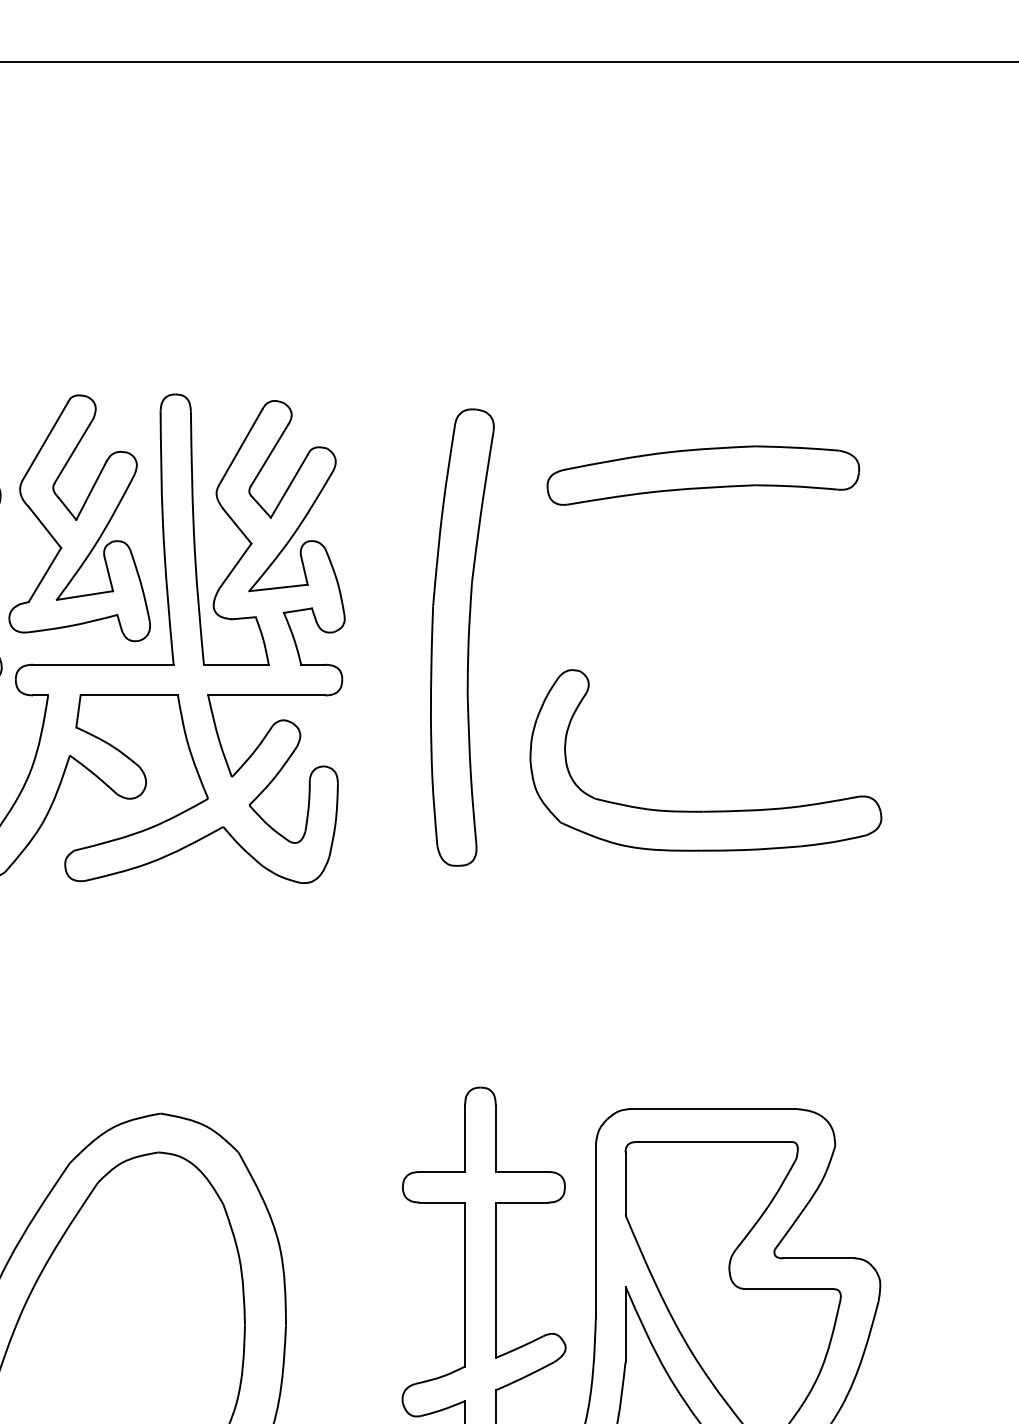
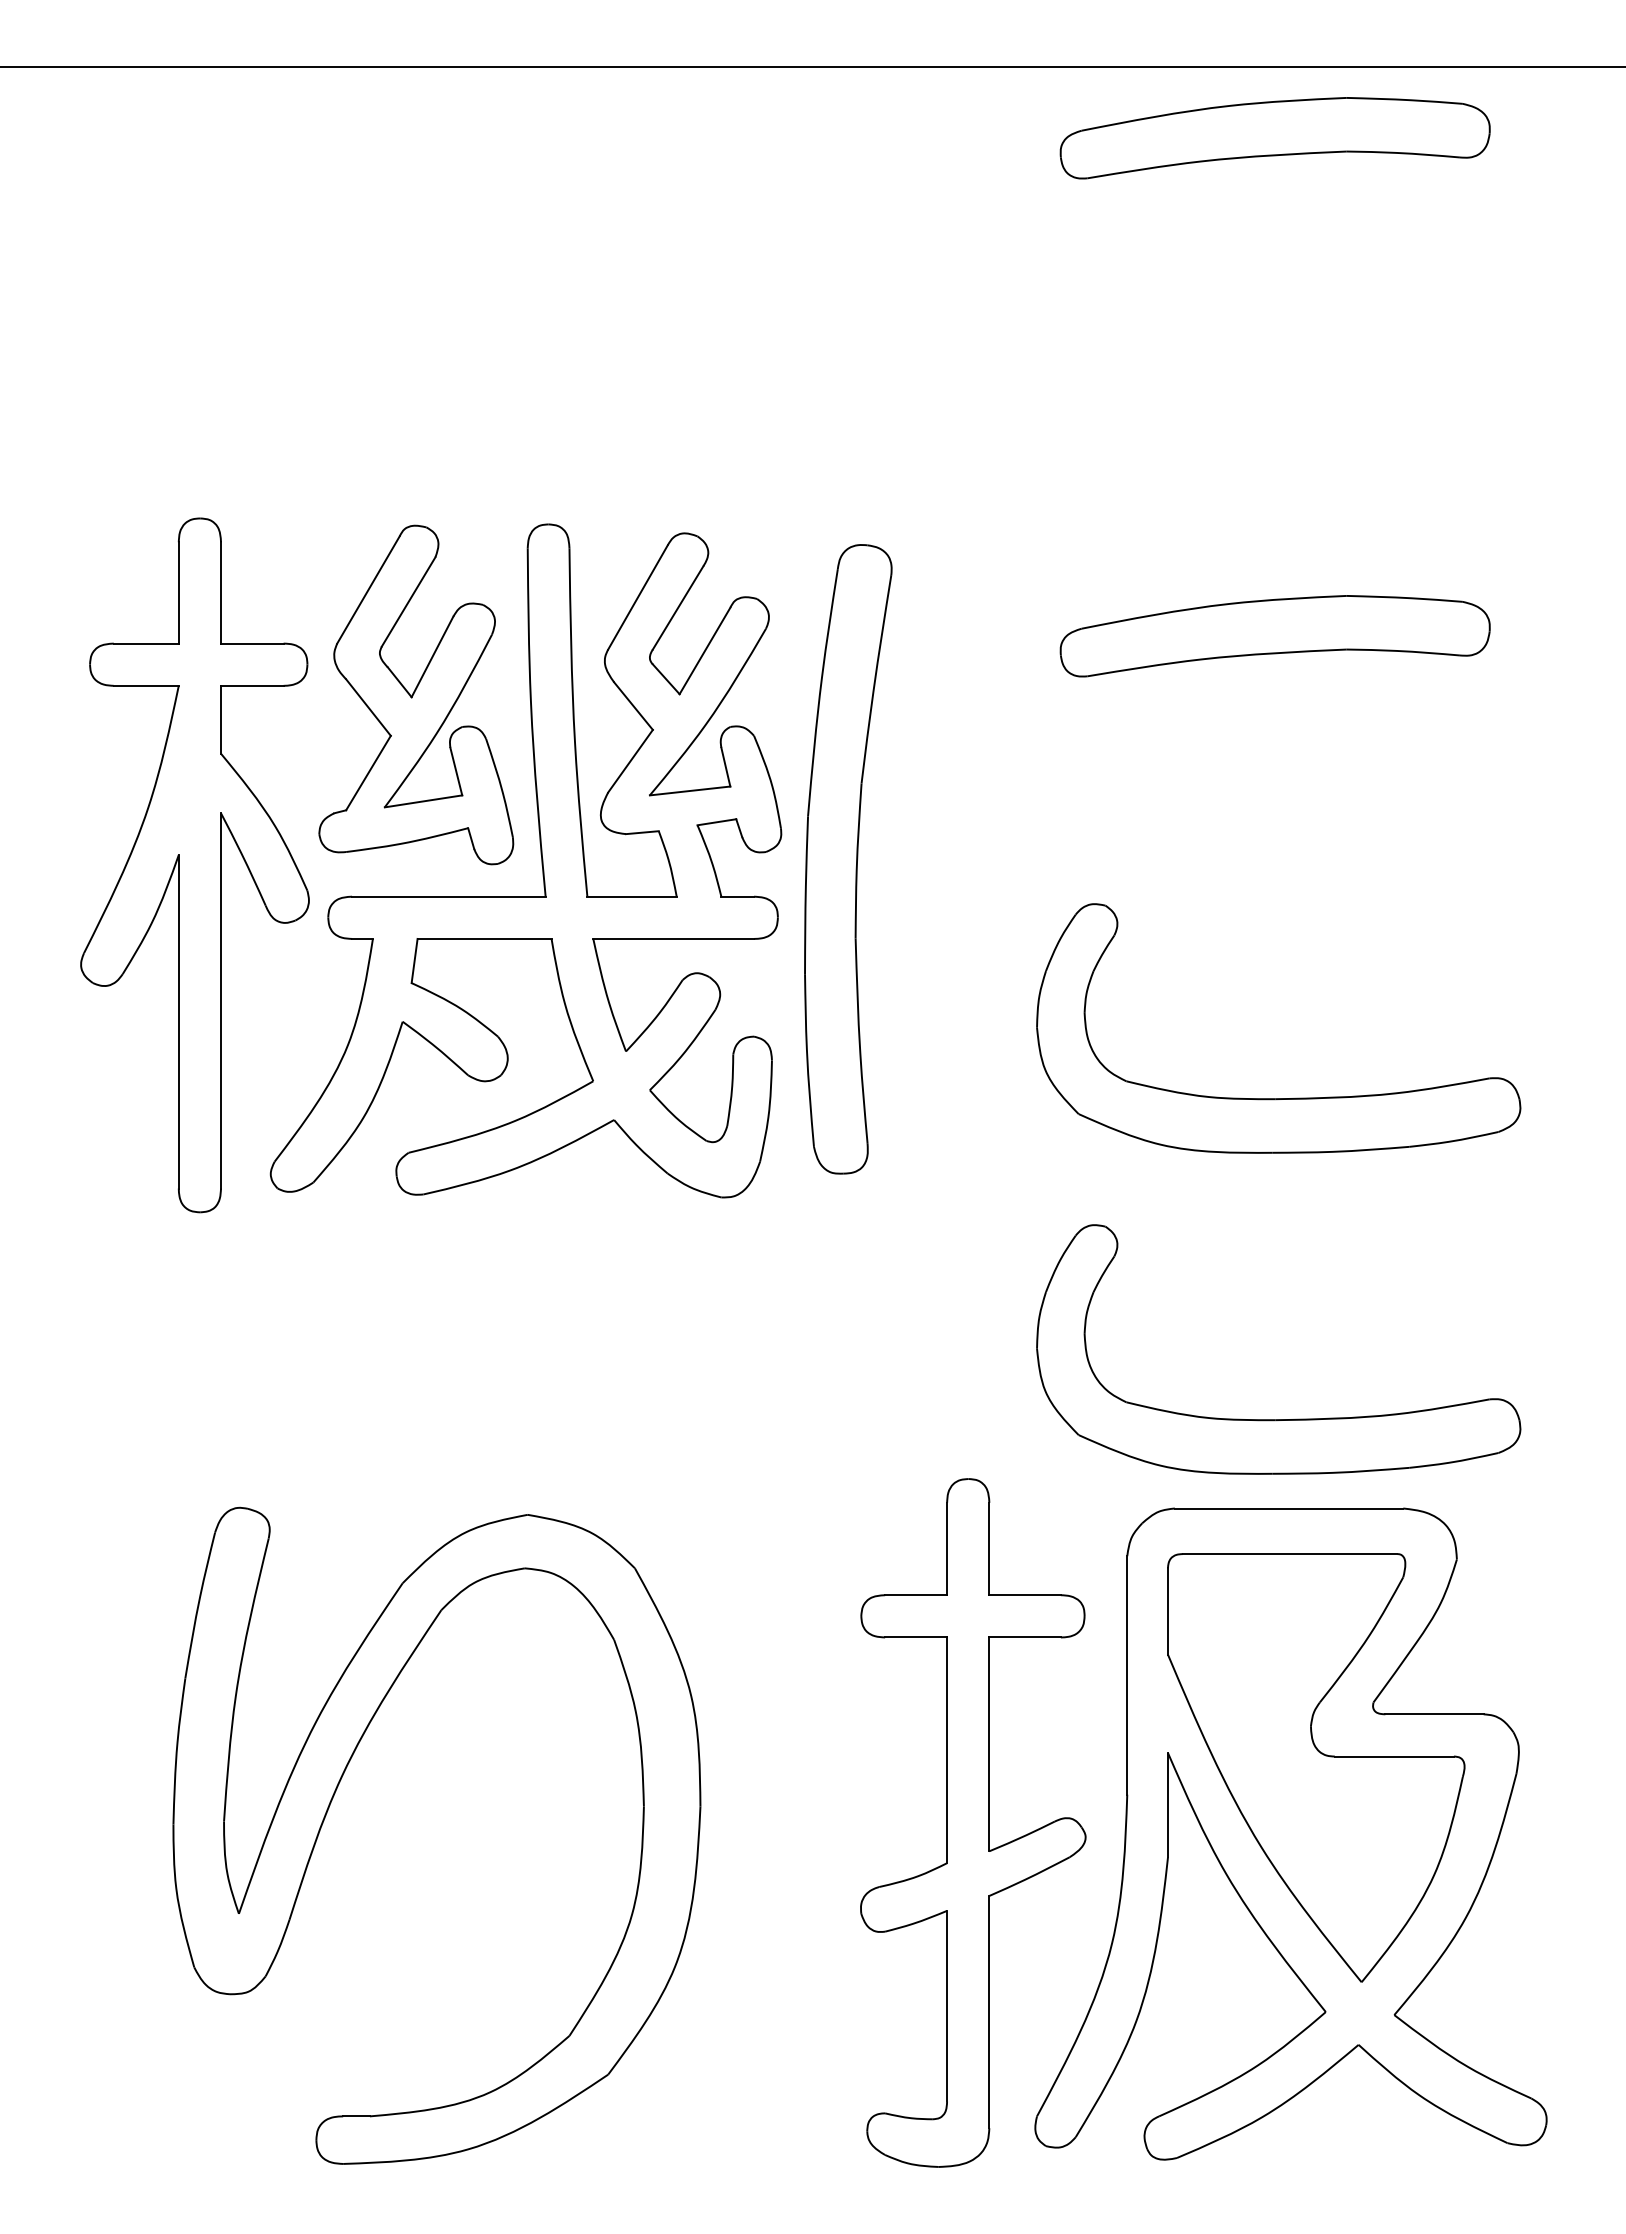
part: (702, 114) -> (1274, 138), added
part: (462, 637) -> (848, 859), moved
part: (705, 1044) -> (1278, 1419), added

